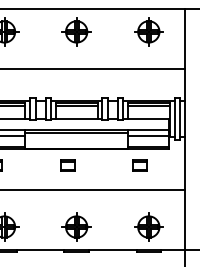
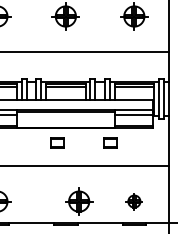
part: (139, 165) -> (110, 143), moved
part: (76, 226) -> (79, 201), moved
part: (148, 226) -> (134, 201), size x0.6

